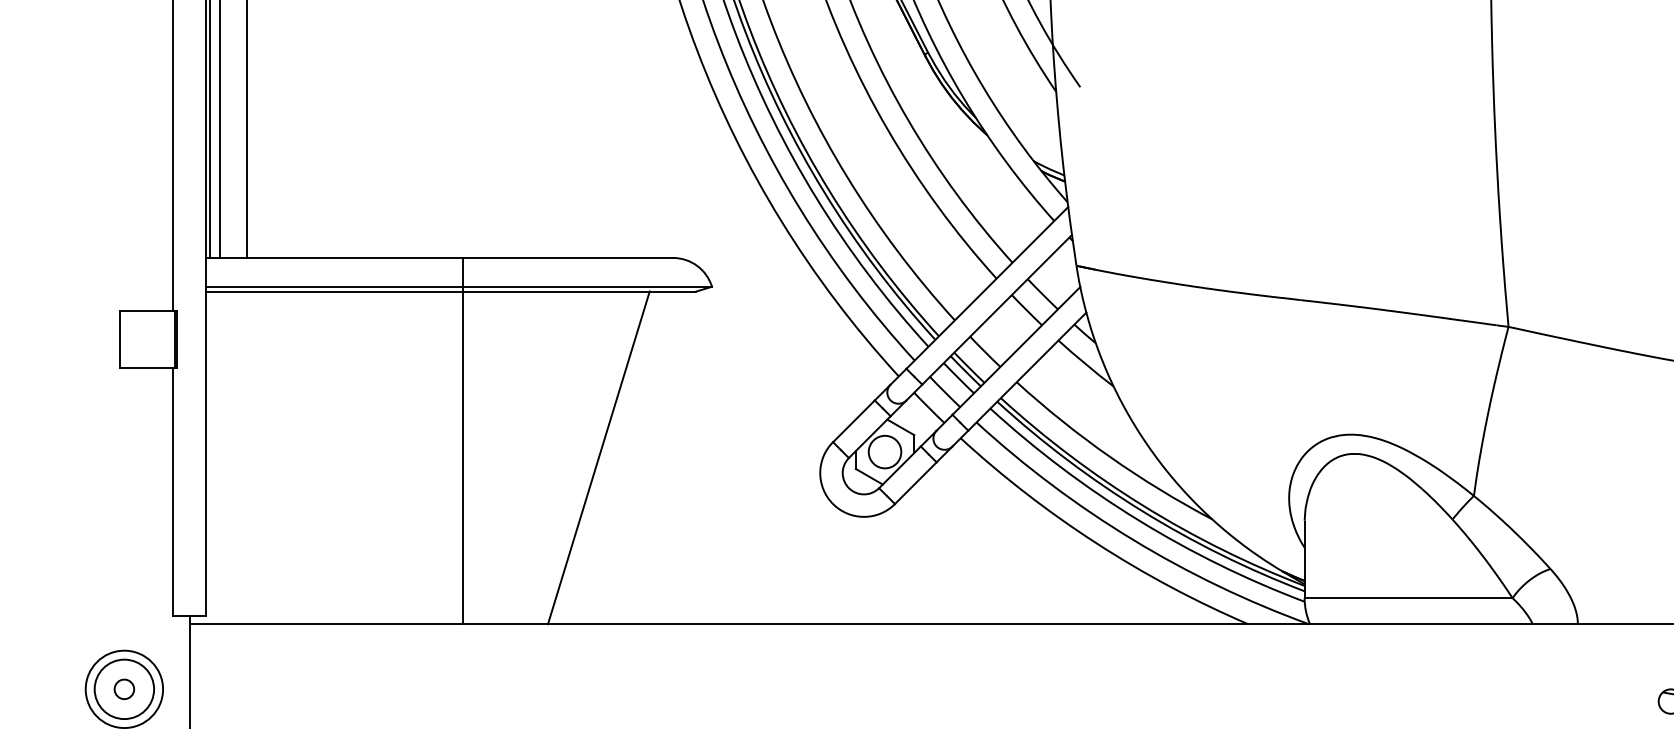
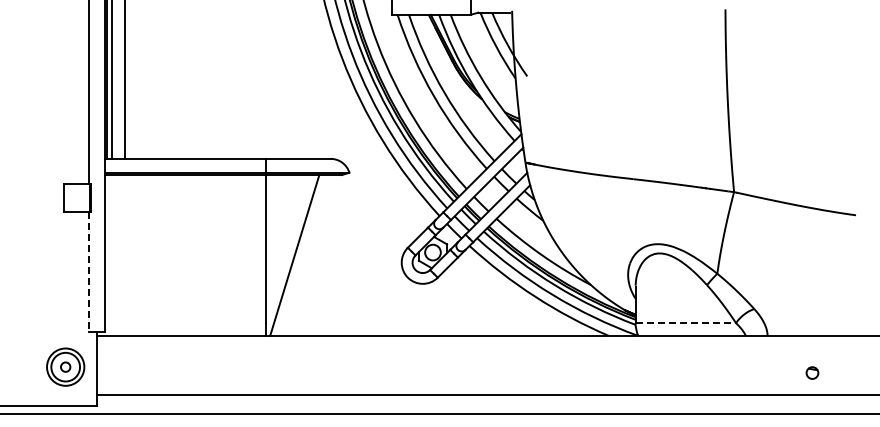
line: (463, 439) -> (266, 246), moved
line: (173, 491) -> (89, 271), solid -> dashed
line: (1410, 598) -> (686, 323), solid -> dashed

